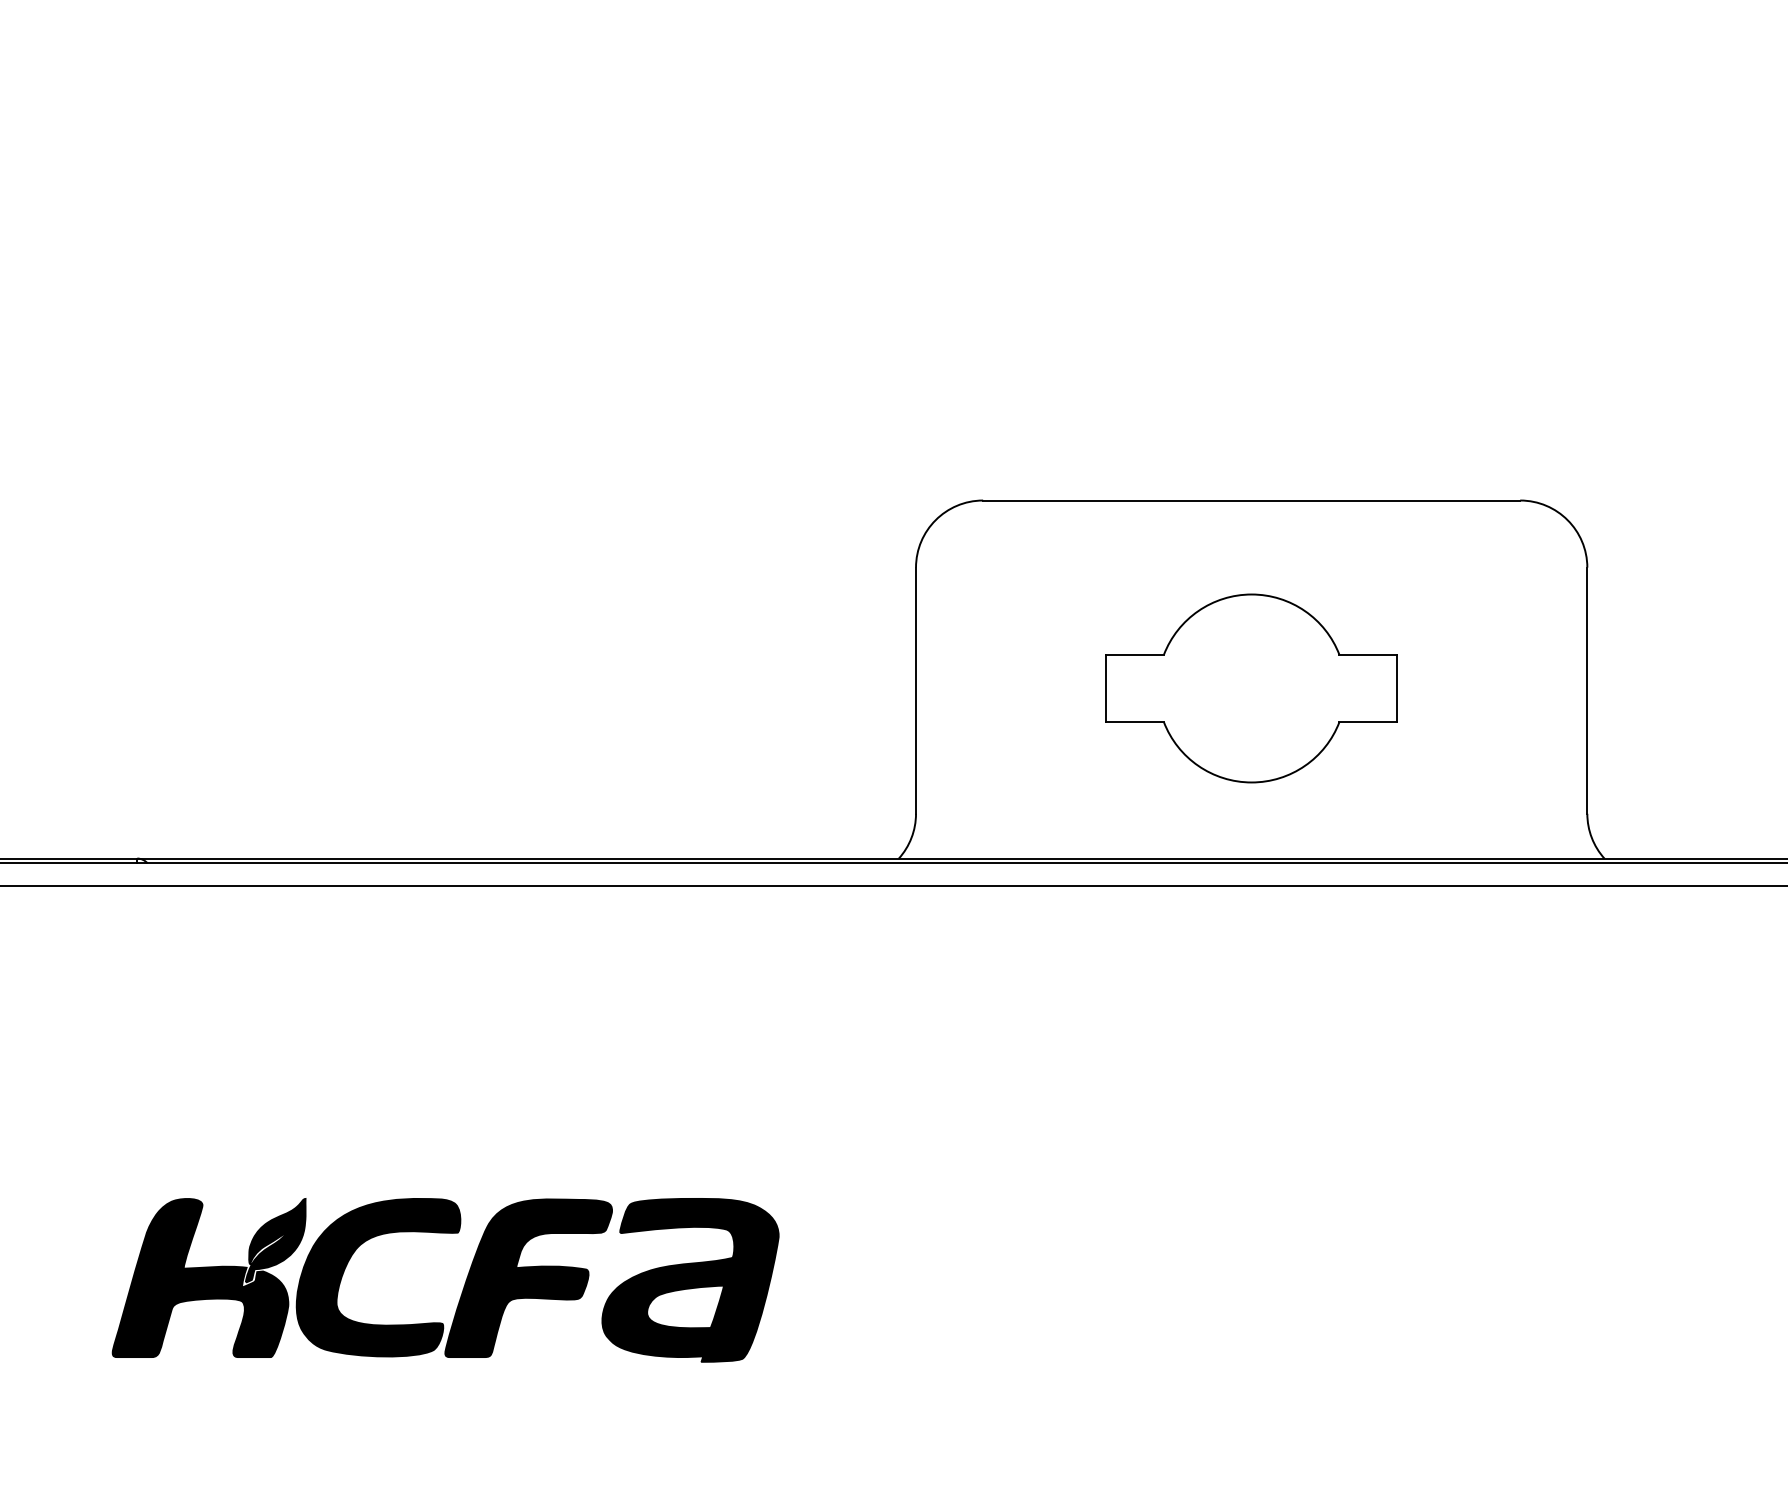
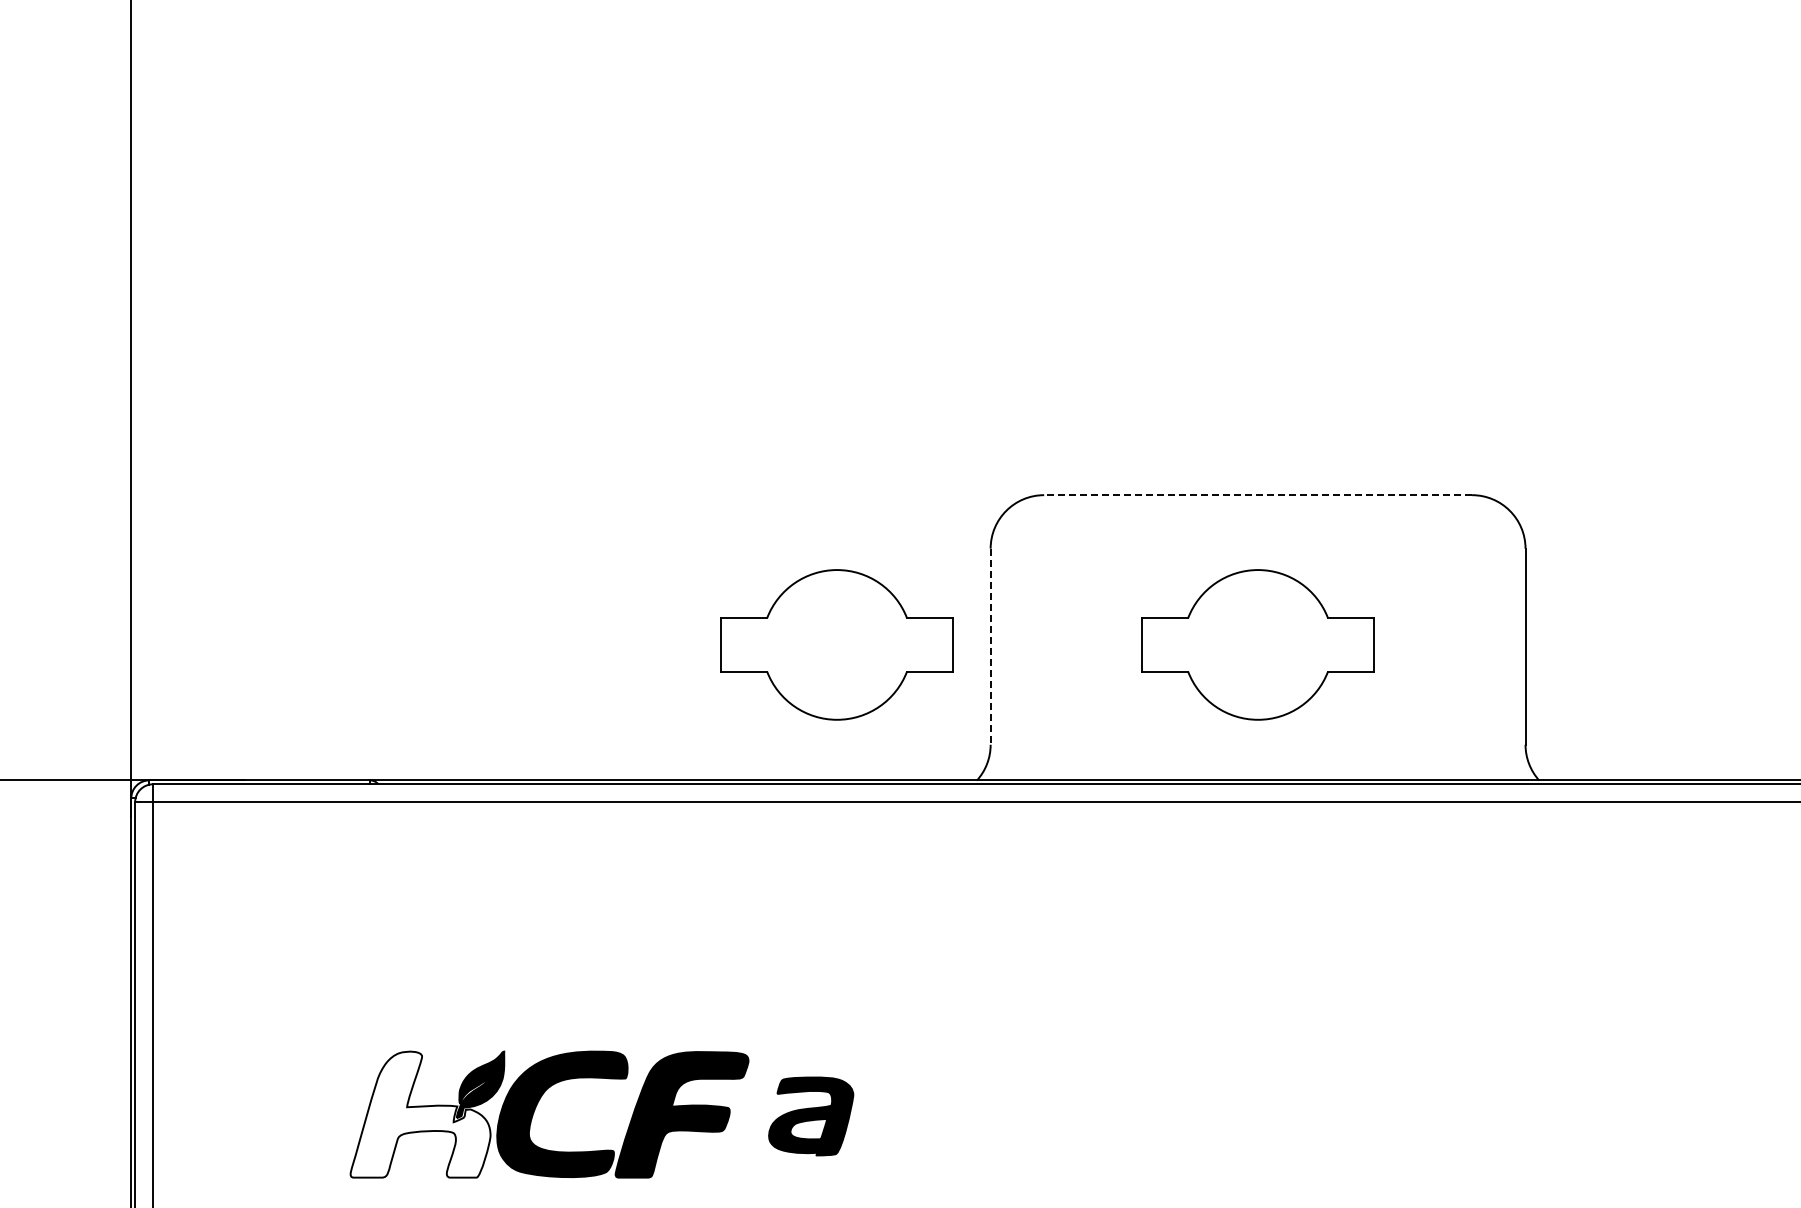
line: (1252, 500) -> (1258, 495), solid -> dashed
part: (722, 687) -> (836, 644), added
line: (915, 691) -> (990, 647), solid -> dashed
fill: (200, 1277) -> (420, 1114), removed
part: (691, 1280) -> (811, 1116), size x0.6

